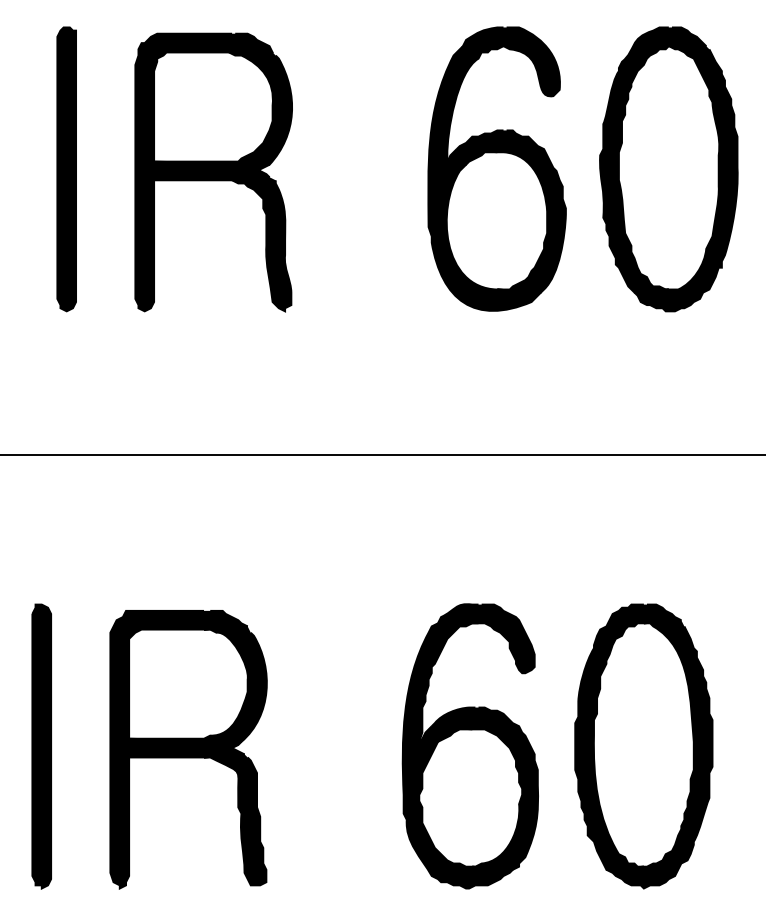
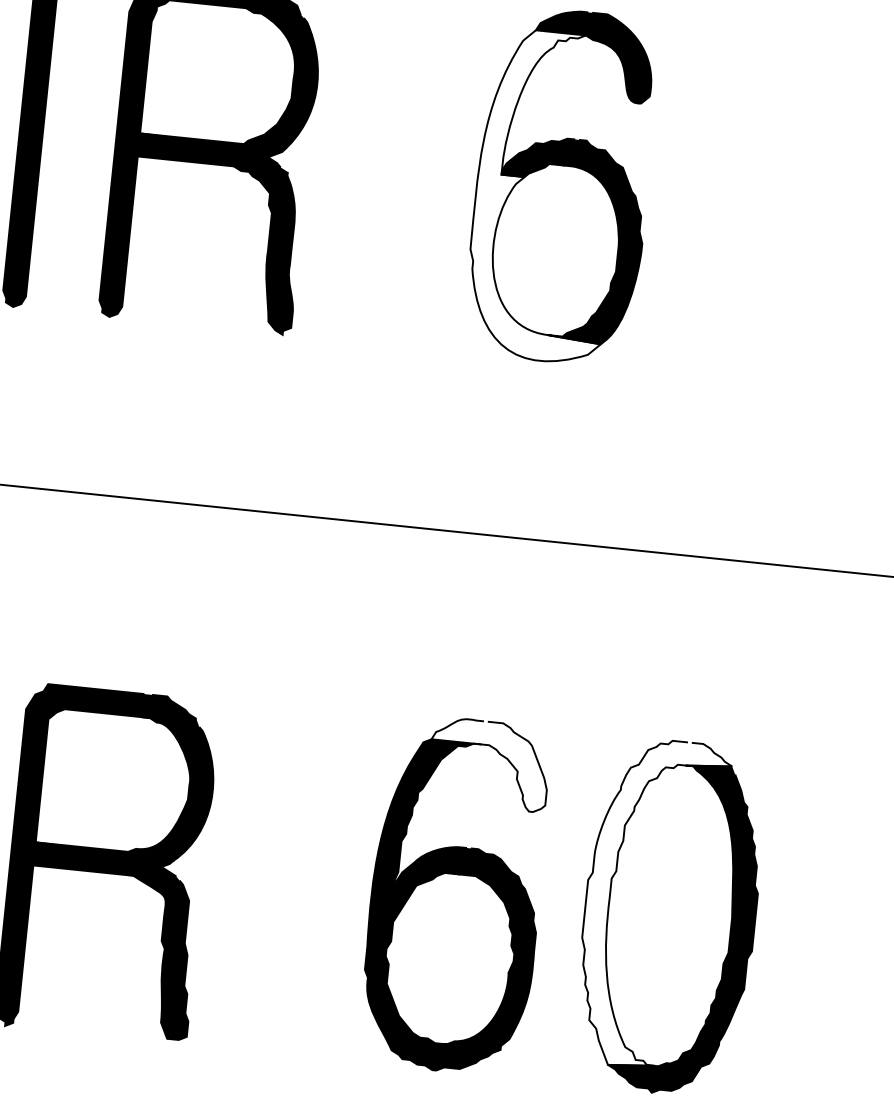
part: (668, 169) -> (773, 208), removed
fill: (484, 178) -> (545, 196), removed
fill: (485, 638) -> (488, 764), removed
fill: (628, 736) -> (652, 903), removed

